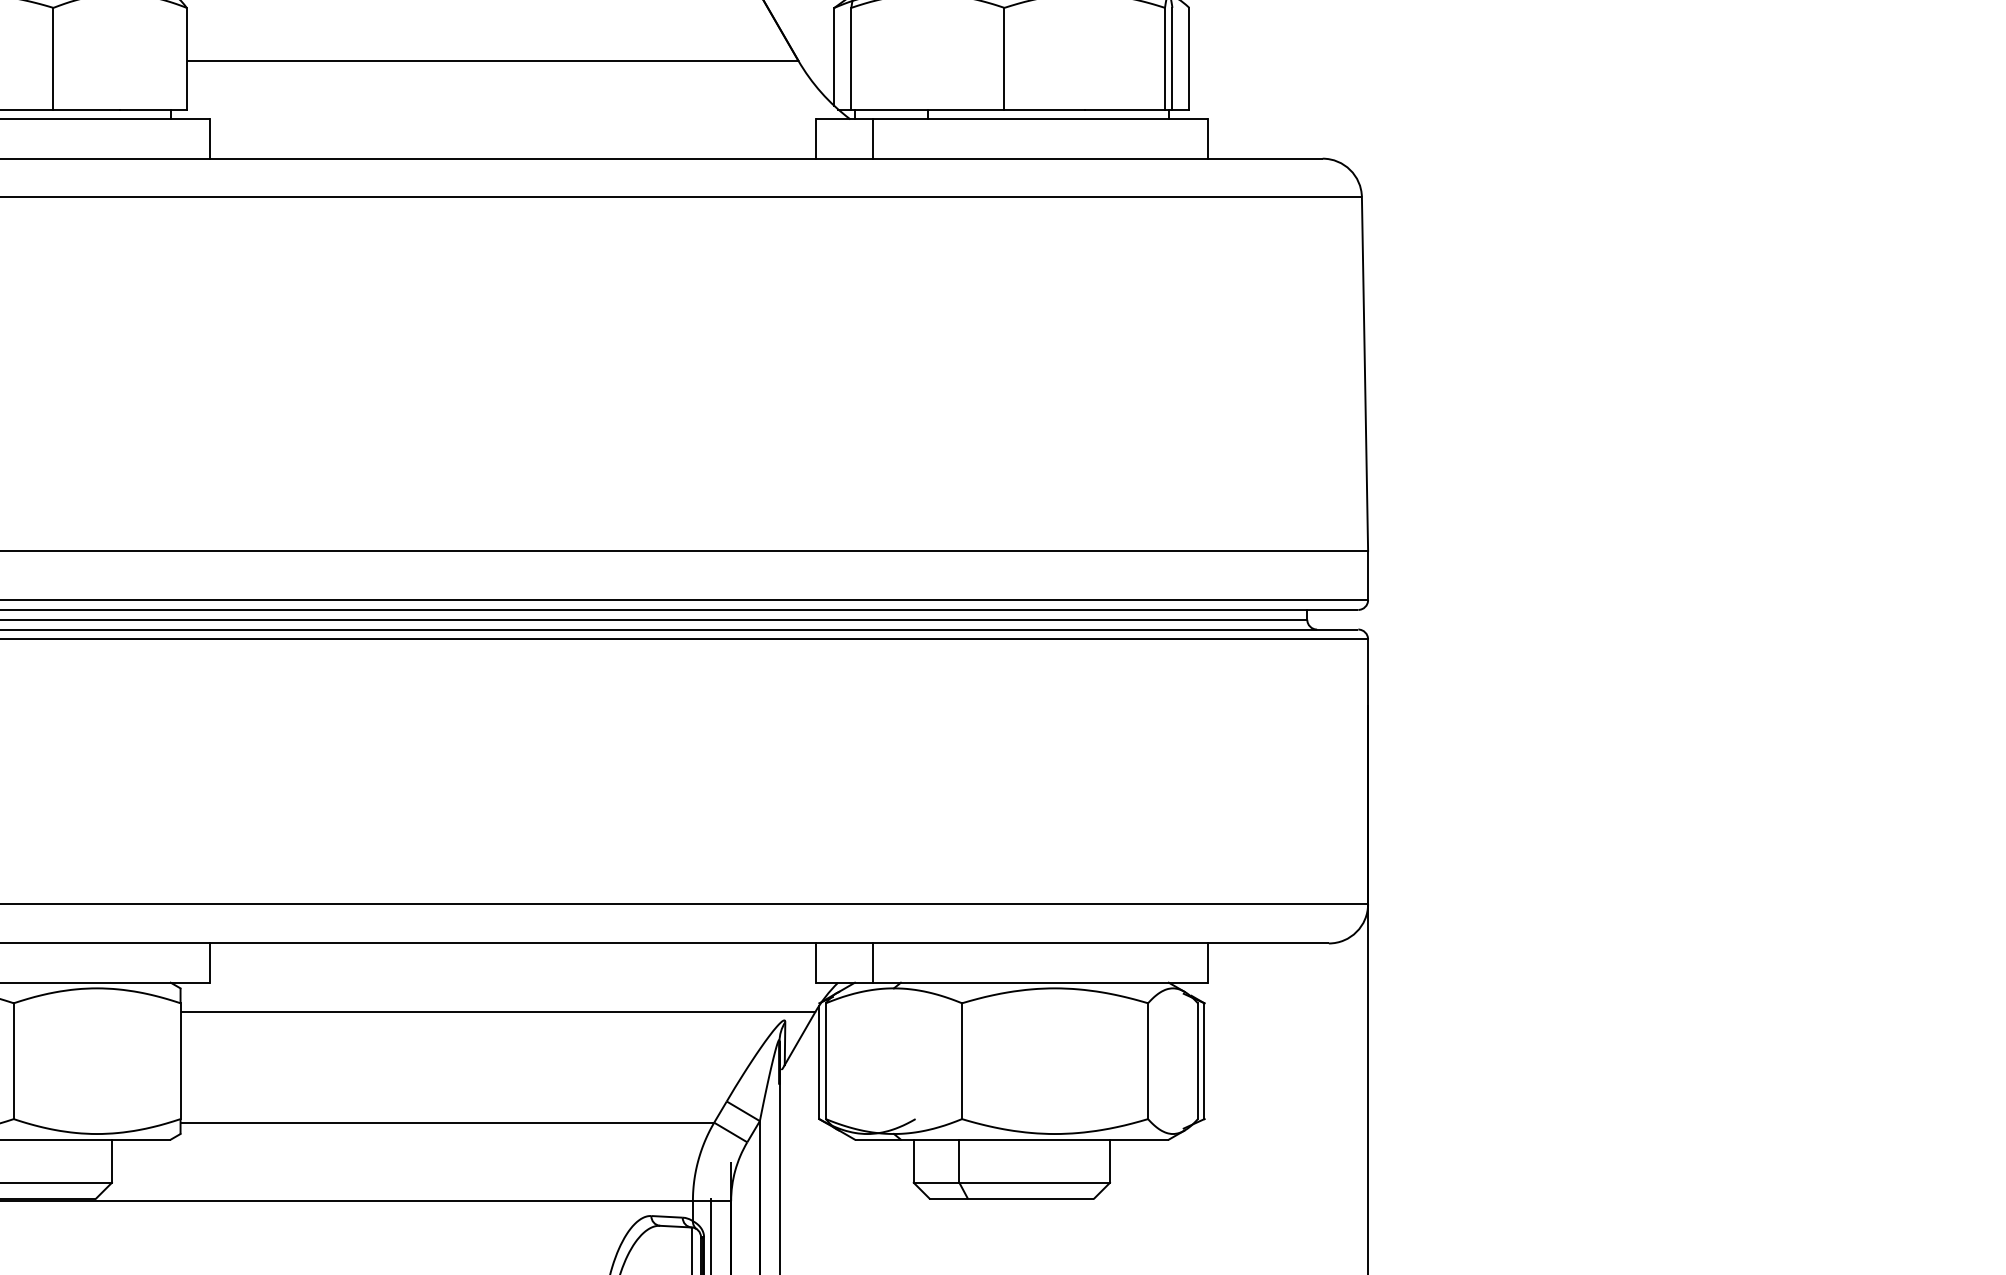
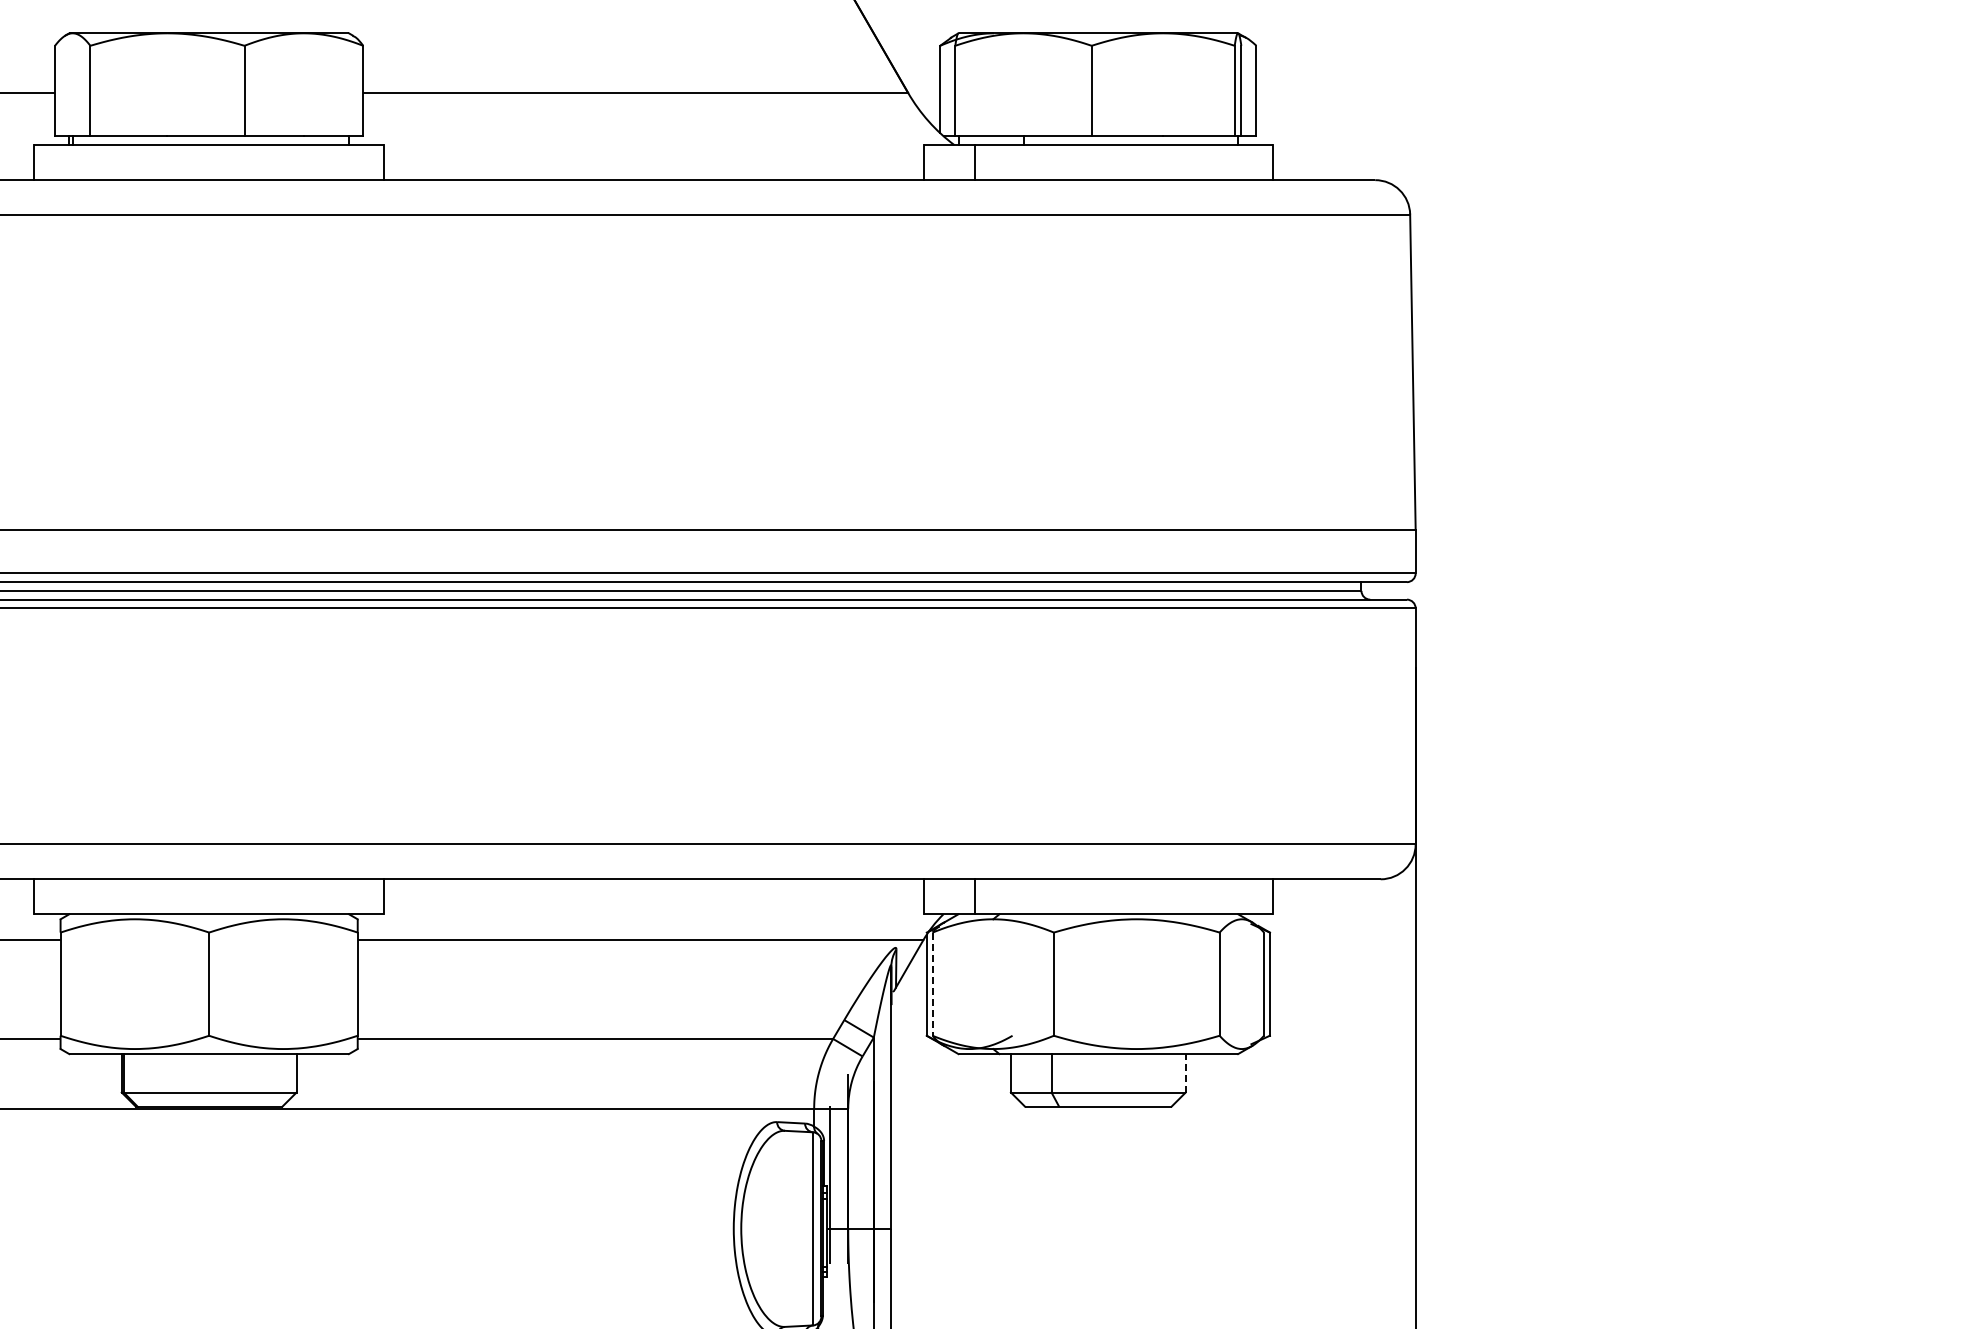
line: (825, 1061) -> (932, 984), solid -> dashed
line: (1109, 1160) -> (1185, 1072), solid -> dashed

